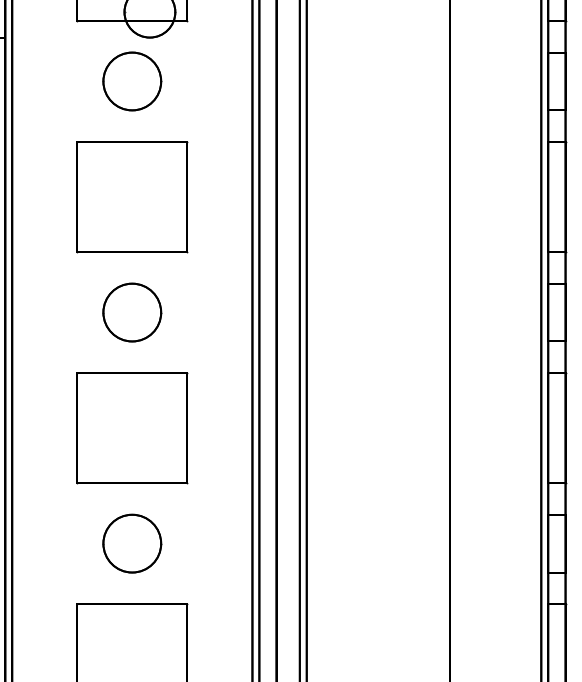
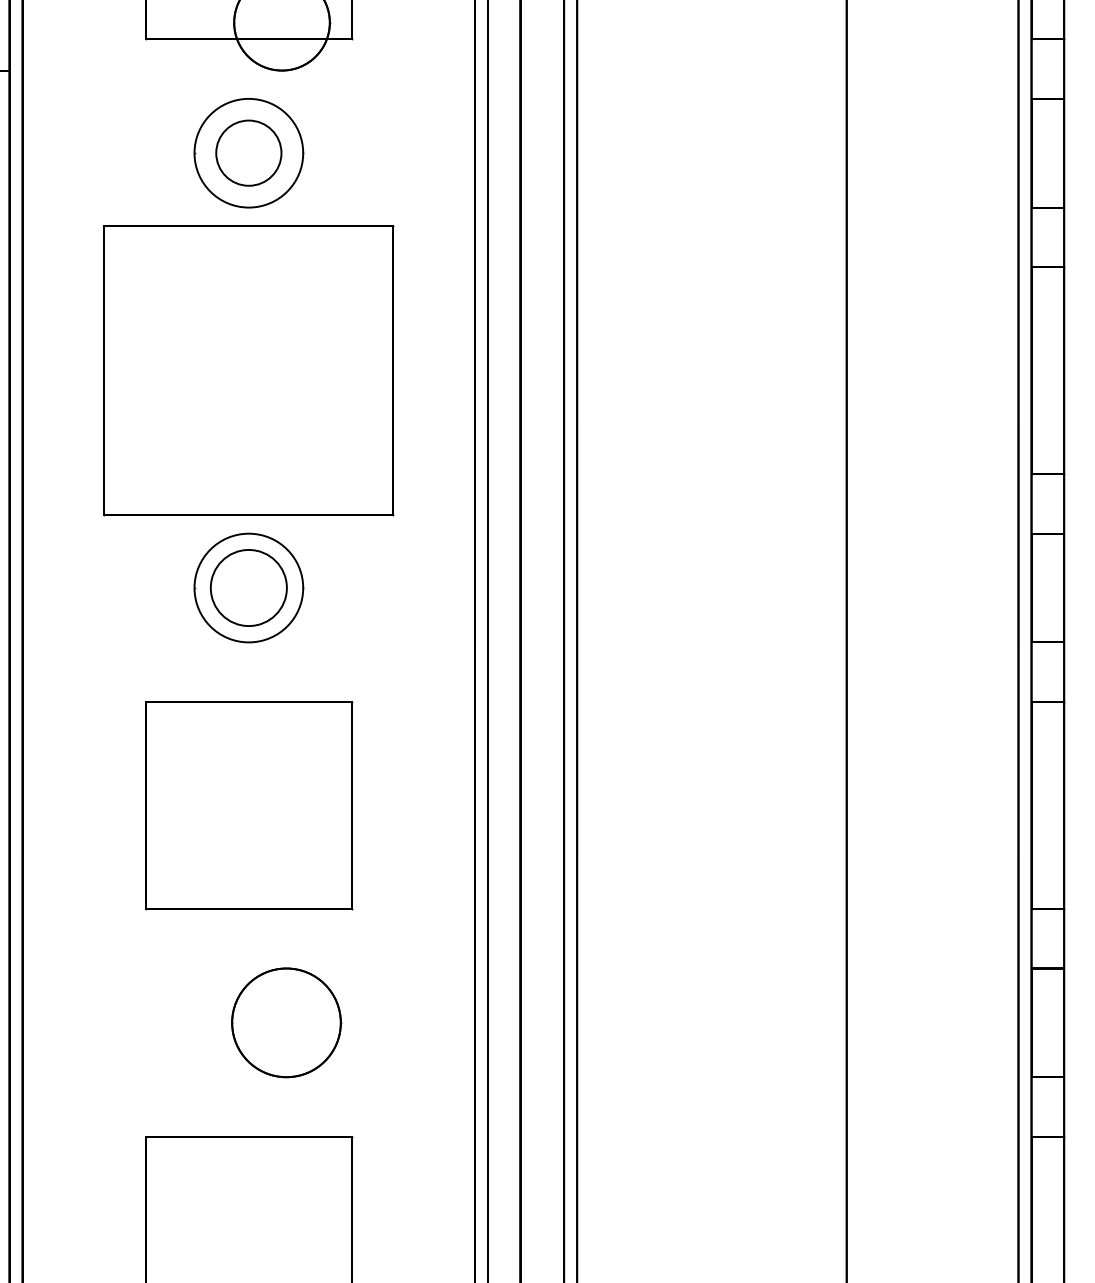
circle: (132, 81) -> (249, 153), size x0.6
part: (132, 197) -> (249, 371), size x1.4
circle: (132, 312) -> (249, 587), size x0.7
part: (132, 543) -> (286, 1022), moved

